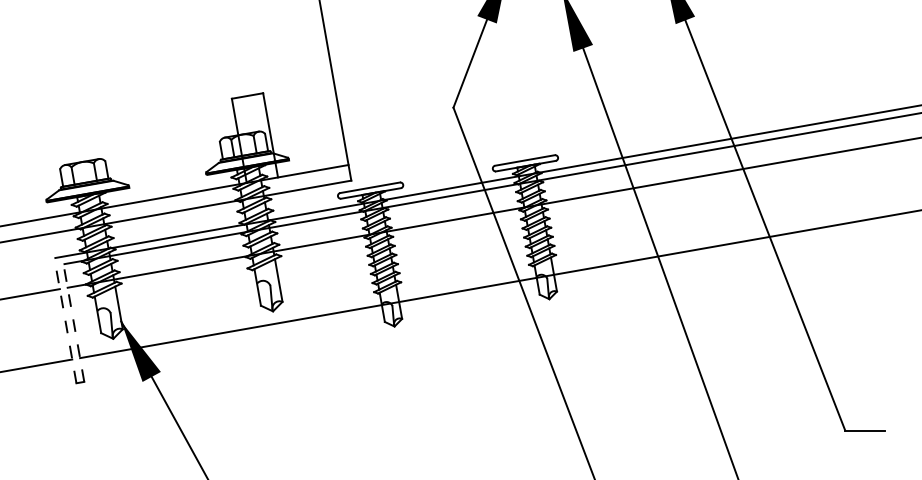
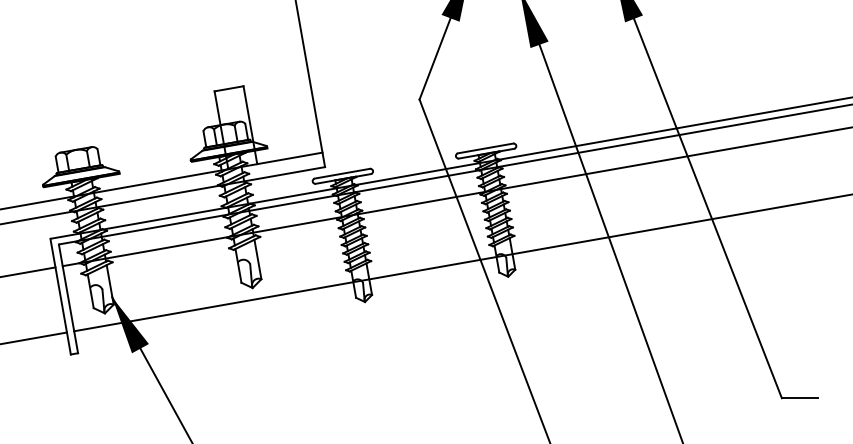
line: (65, 320) -> (60, 296), dashed -> solid
line: (73, 322) -> (68, 298), dashed -> solid

